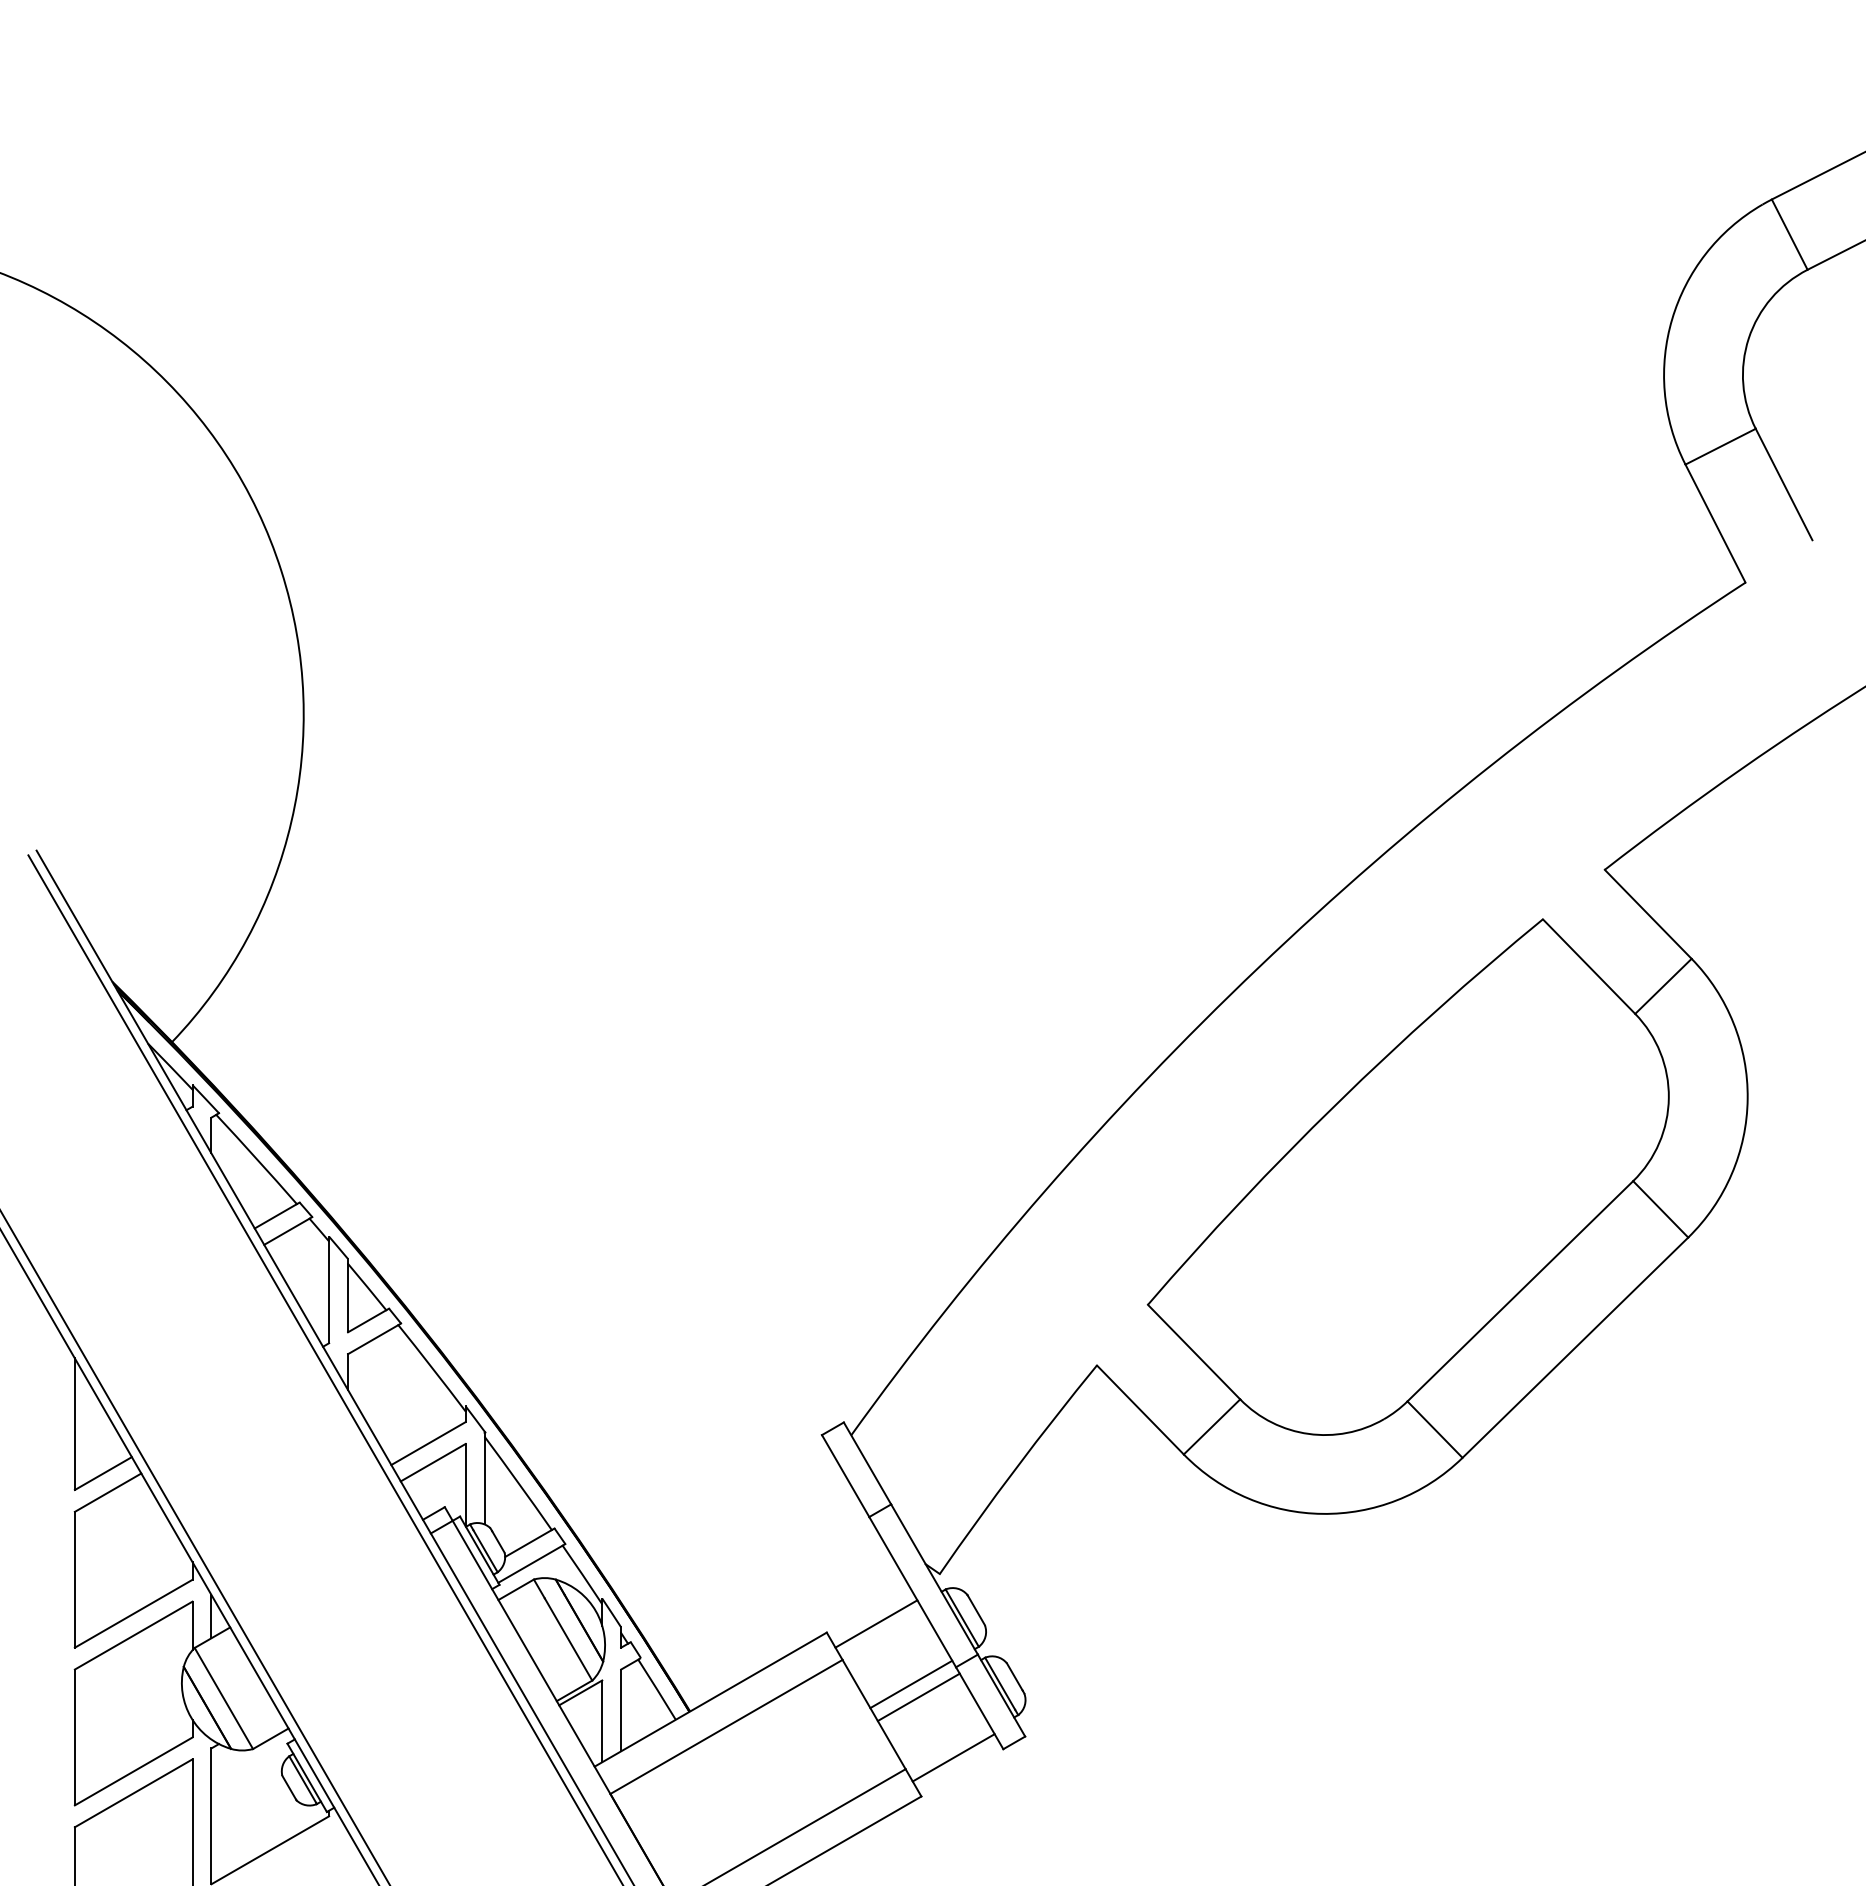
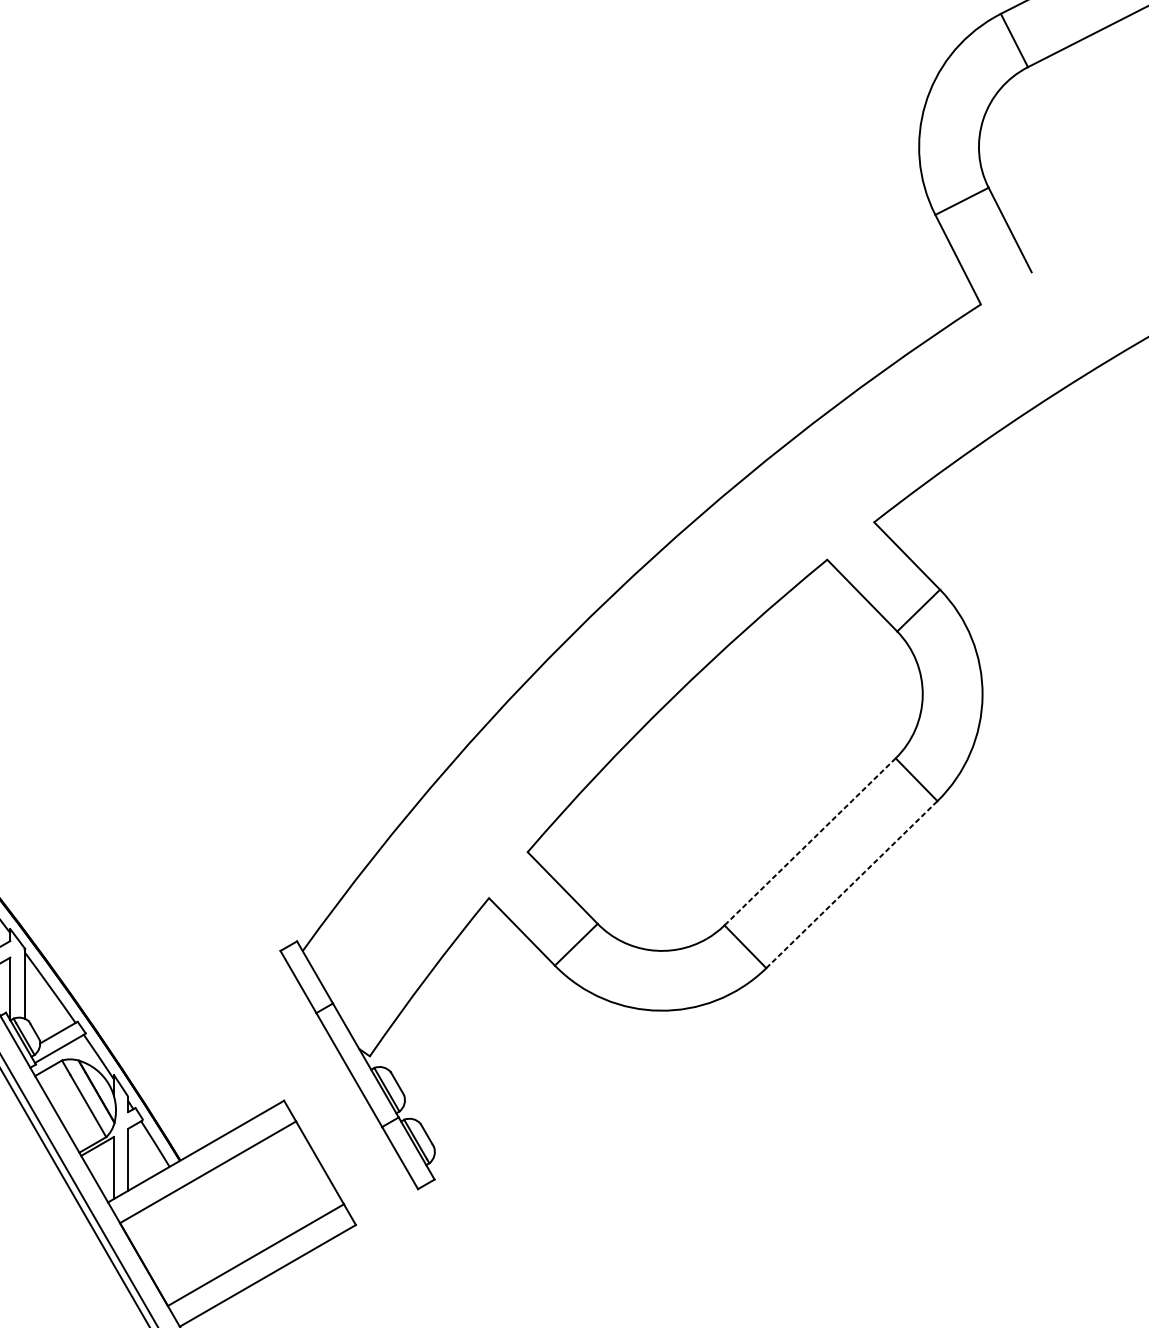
line: (1520, 1291) -> (810, 842), solid -> dashed
line: (1575, 1347) -> (851, 884), solid -> dashed
line: (876, 1623) -> (321, 1093), removed
line: (911, 1684) -> (348, 1140), removed
line: (918, 1697) -> (353, 1149), removed
line: (953, 1757) -> (380, 1195), removed

